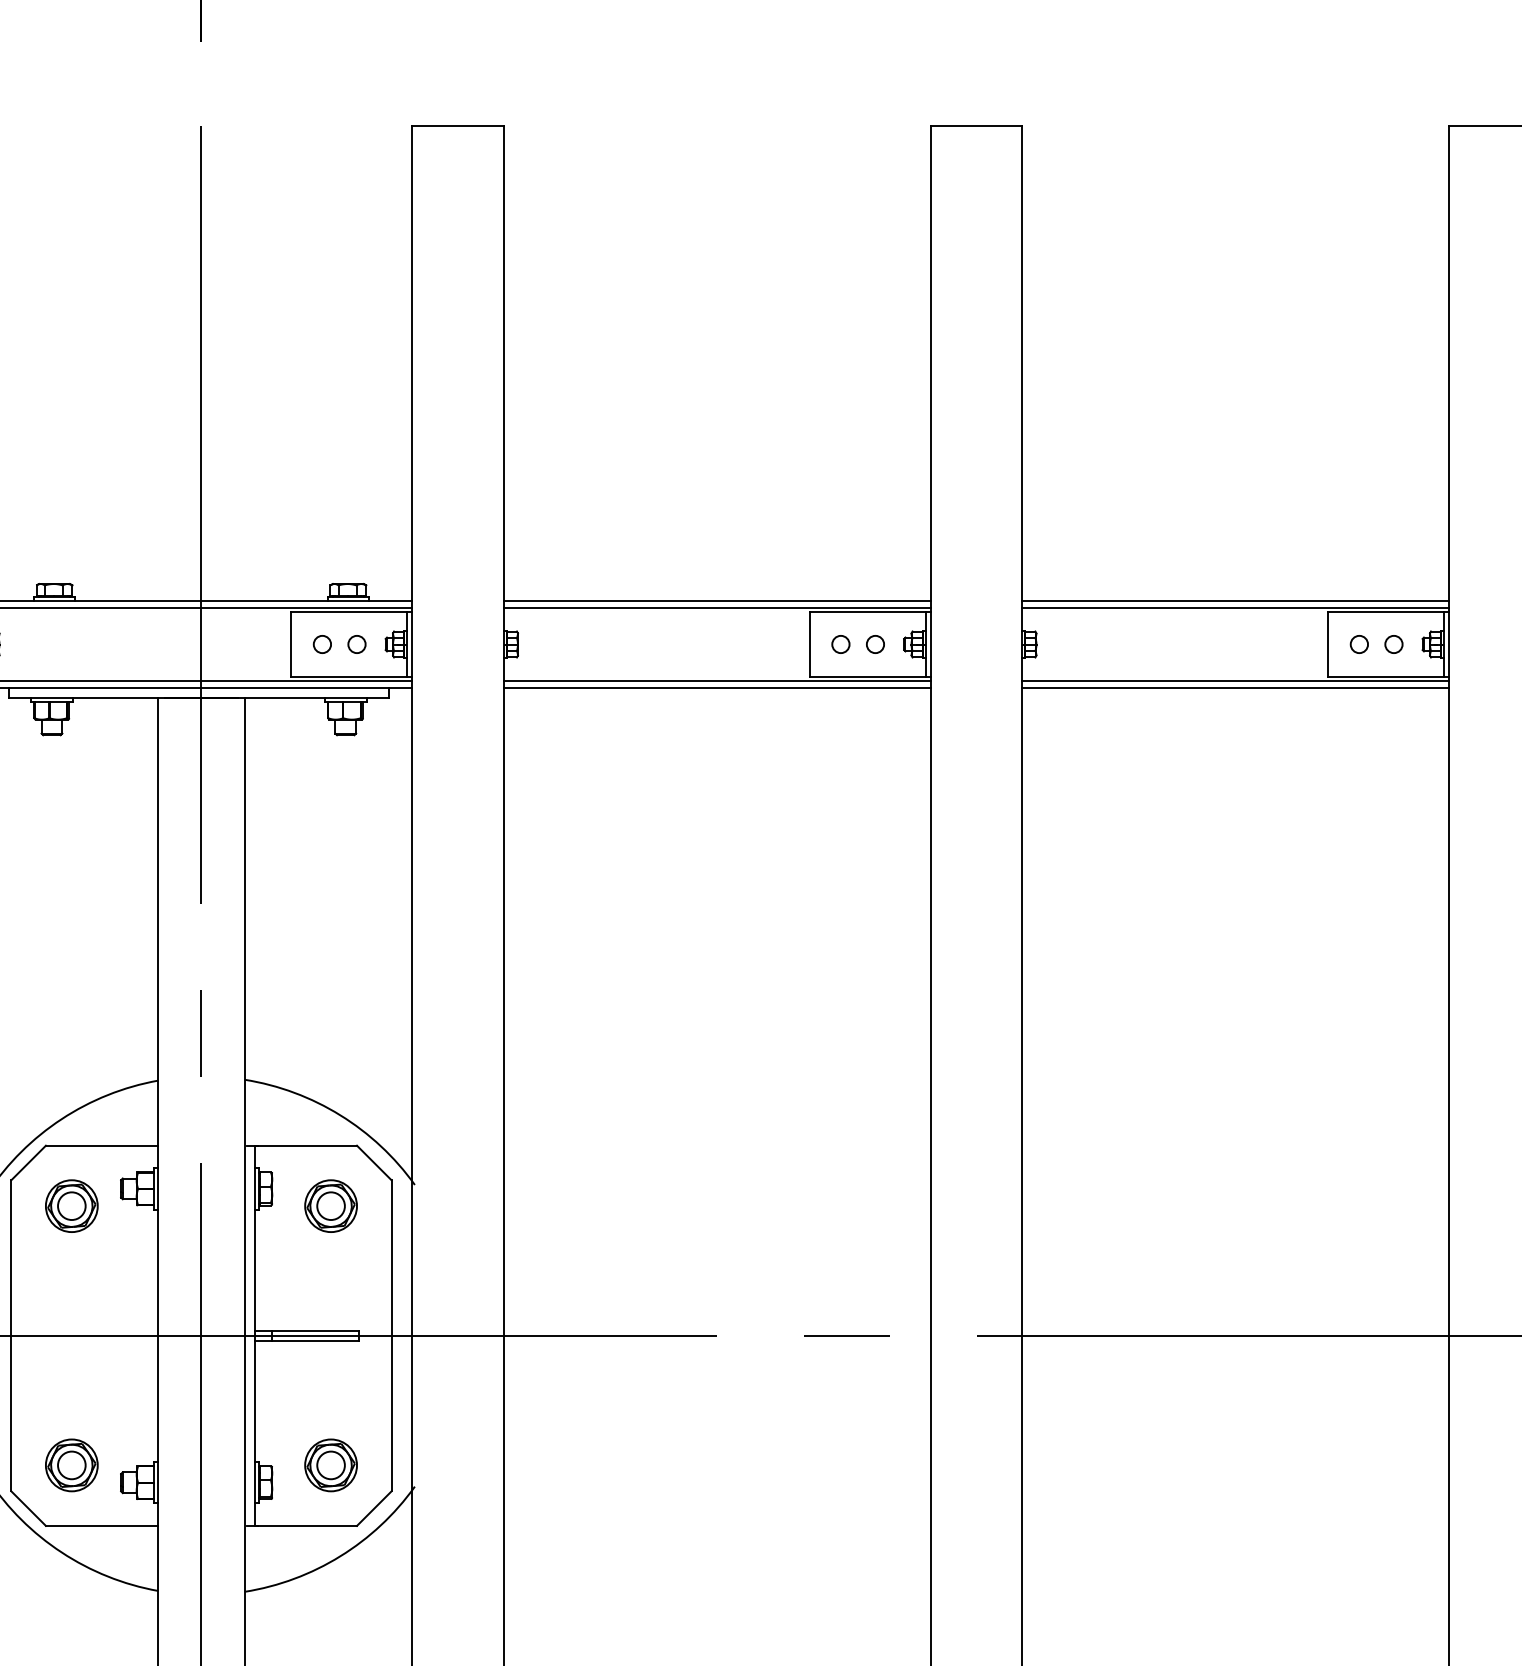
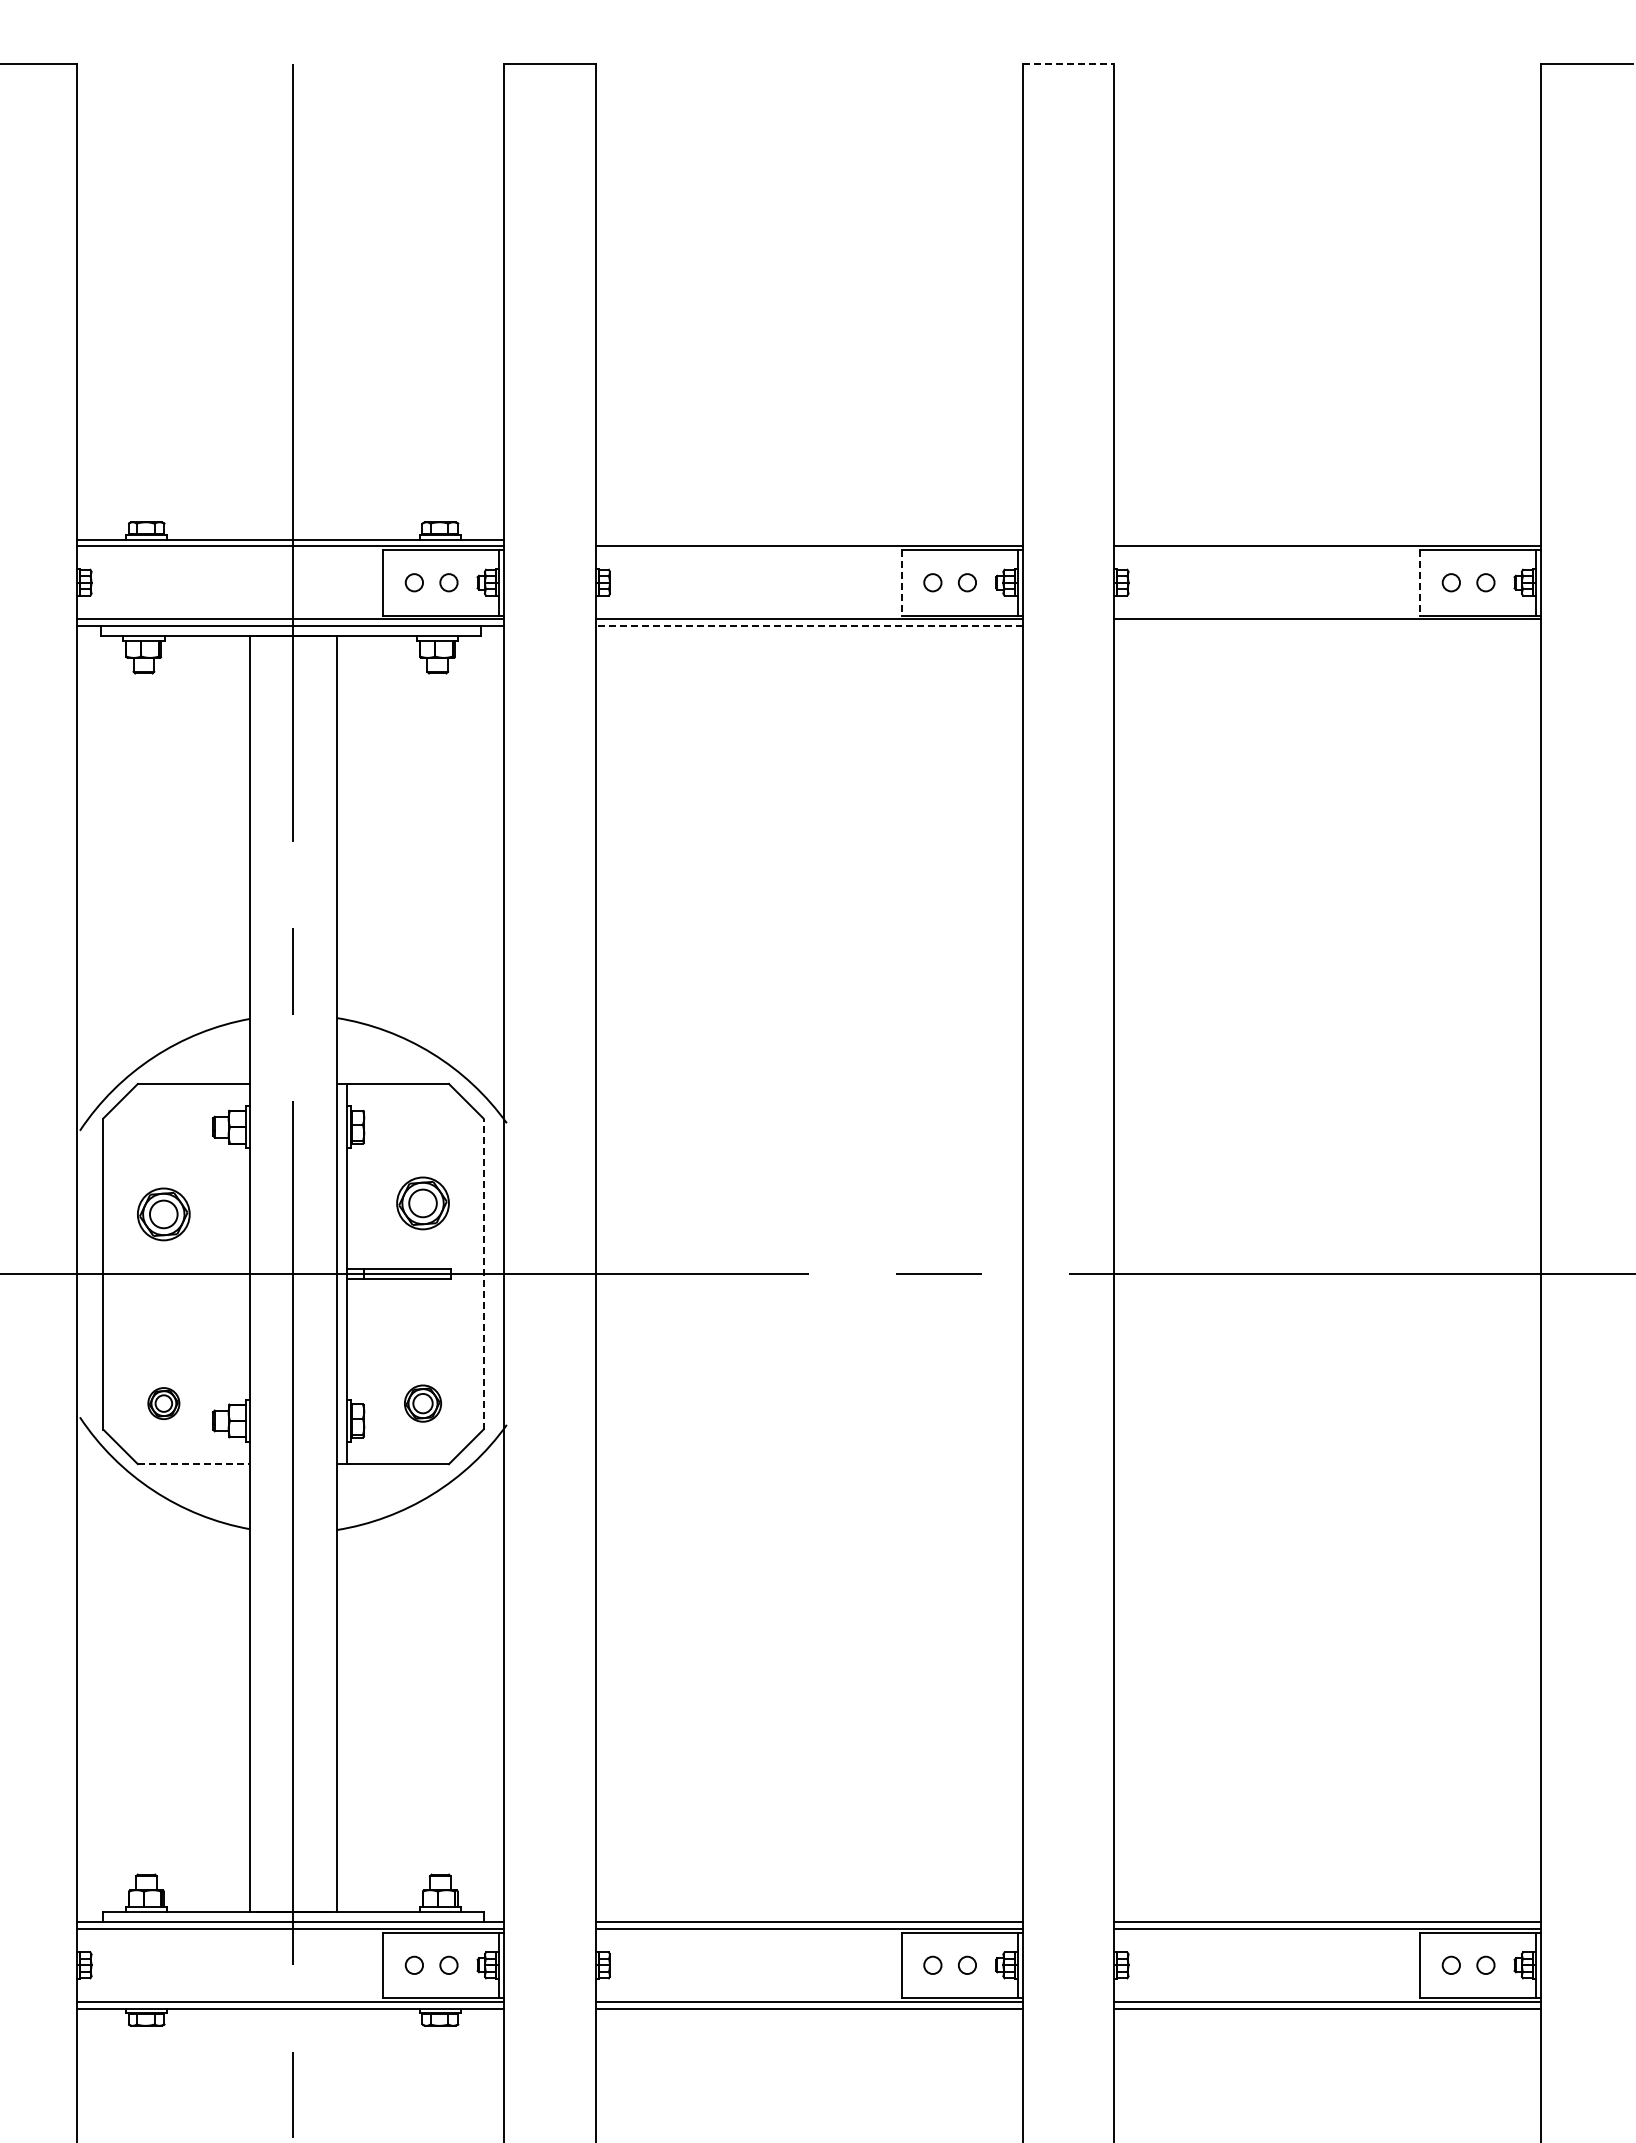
line: (976, 126) -> (1068, 64), solid -> dashed
line: (716, 601) -> (808, 539), removed
line: (1235, 601) -> (1327, 539), removed
line: (809, 644) -> (901, 582), solid -> dashed
line: (1328, 644) -> (1420, 582), solid -> dashed
line: (716, 687) -> (808, 625), solid -> dashed
line: (1235, 687) -> (1327, 625), removed
part: (71, 1206) -> (163, 1214), moved
part: (330, 1206) -> (422, 1203), moved
line: (391, 1336) -> (483, 1274), solid -> dashed
part: (71, 1465) -> (163, 1403), size x0.6
part: (330, 1465) -> (422, 1403), size x0.7
line: (102, 1526) -> (194, 1464), solid -> dashed

